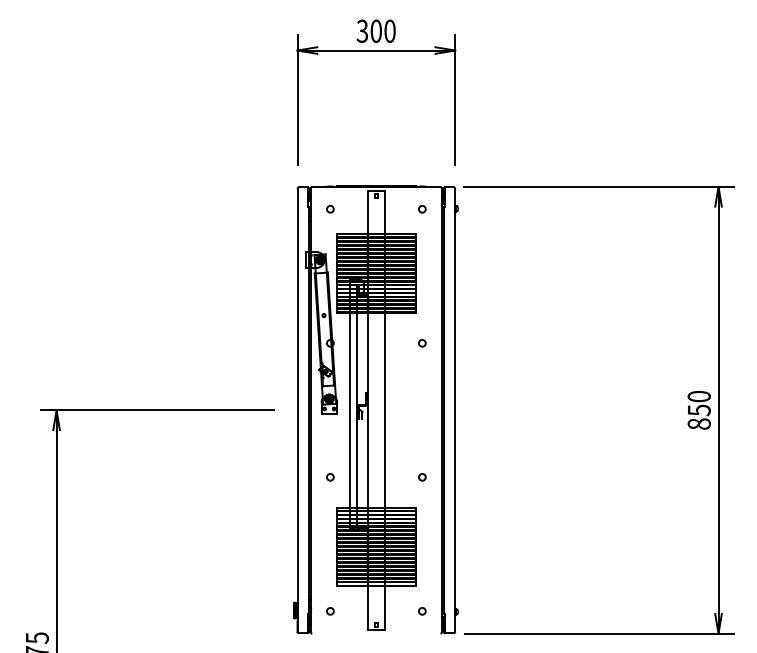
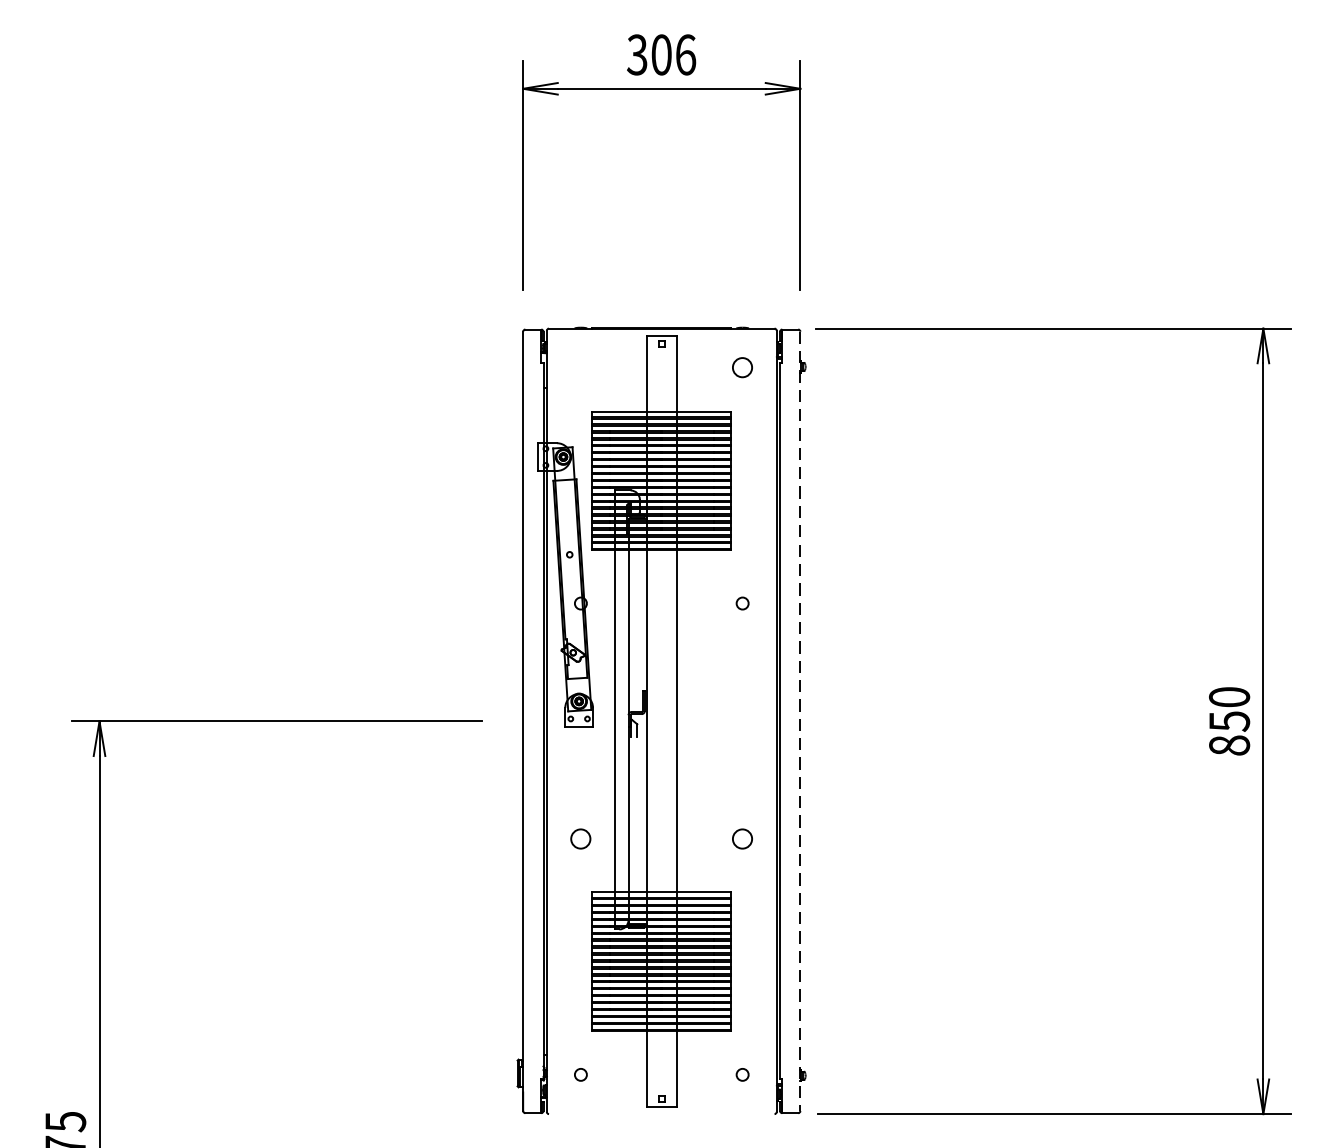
text: (389, 30) -> (684, 53), 300 -> 306
circle: (330, 209) -> (581, 368), removed
circle: (422, 209) -> (742, 368), size x1.6
line: (455, 410) -> (800, 721), solid -> dashed
circle: (330, 477) -> (581, 839), size x1.6
circle: (422, 477) -> (742, 839), size x1.6

